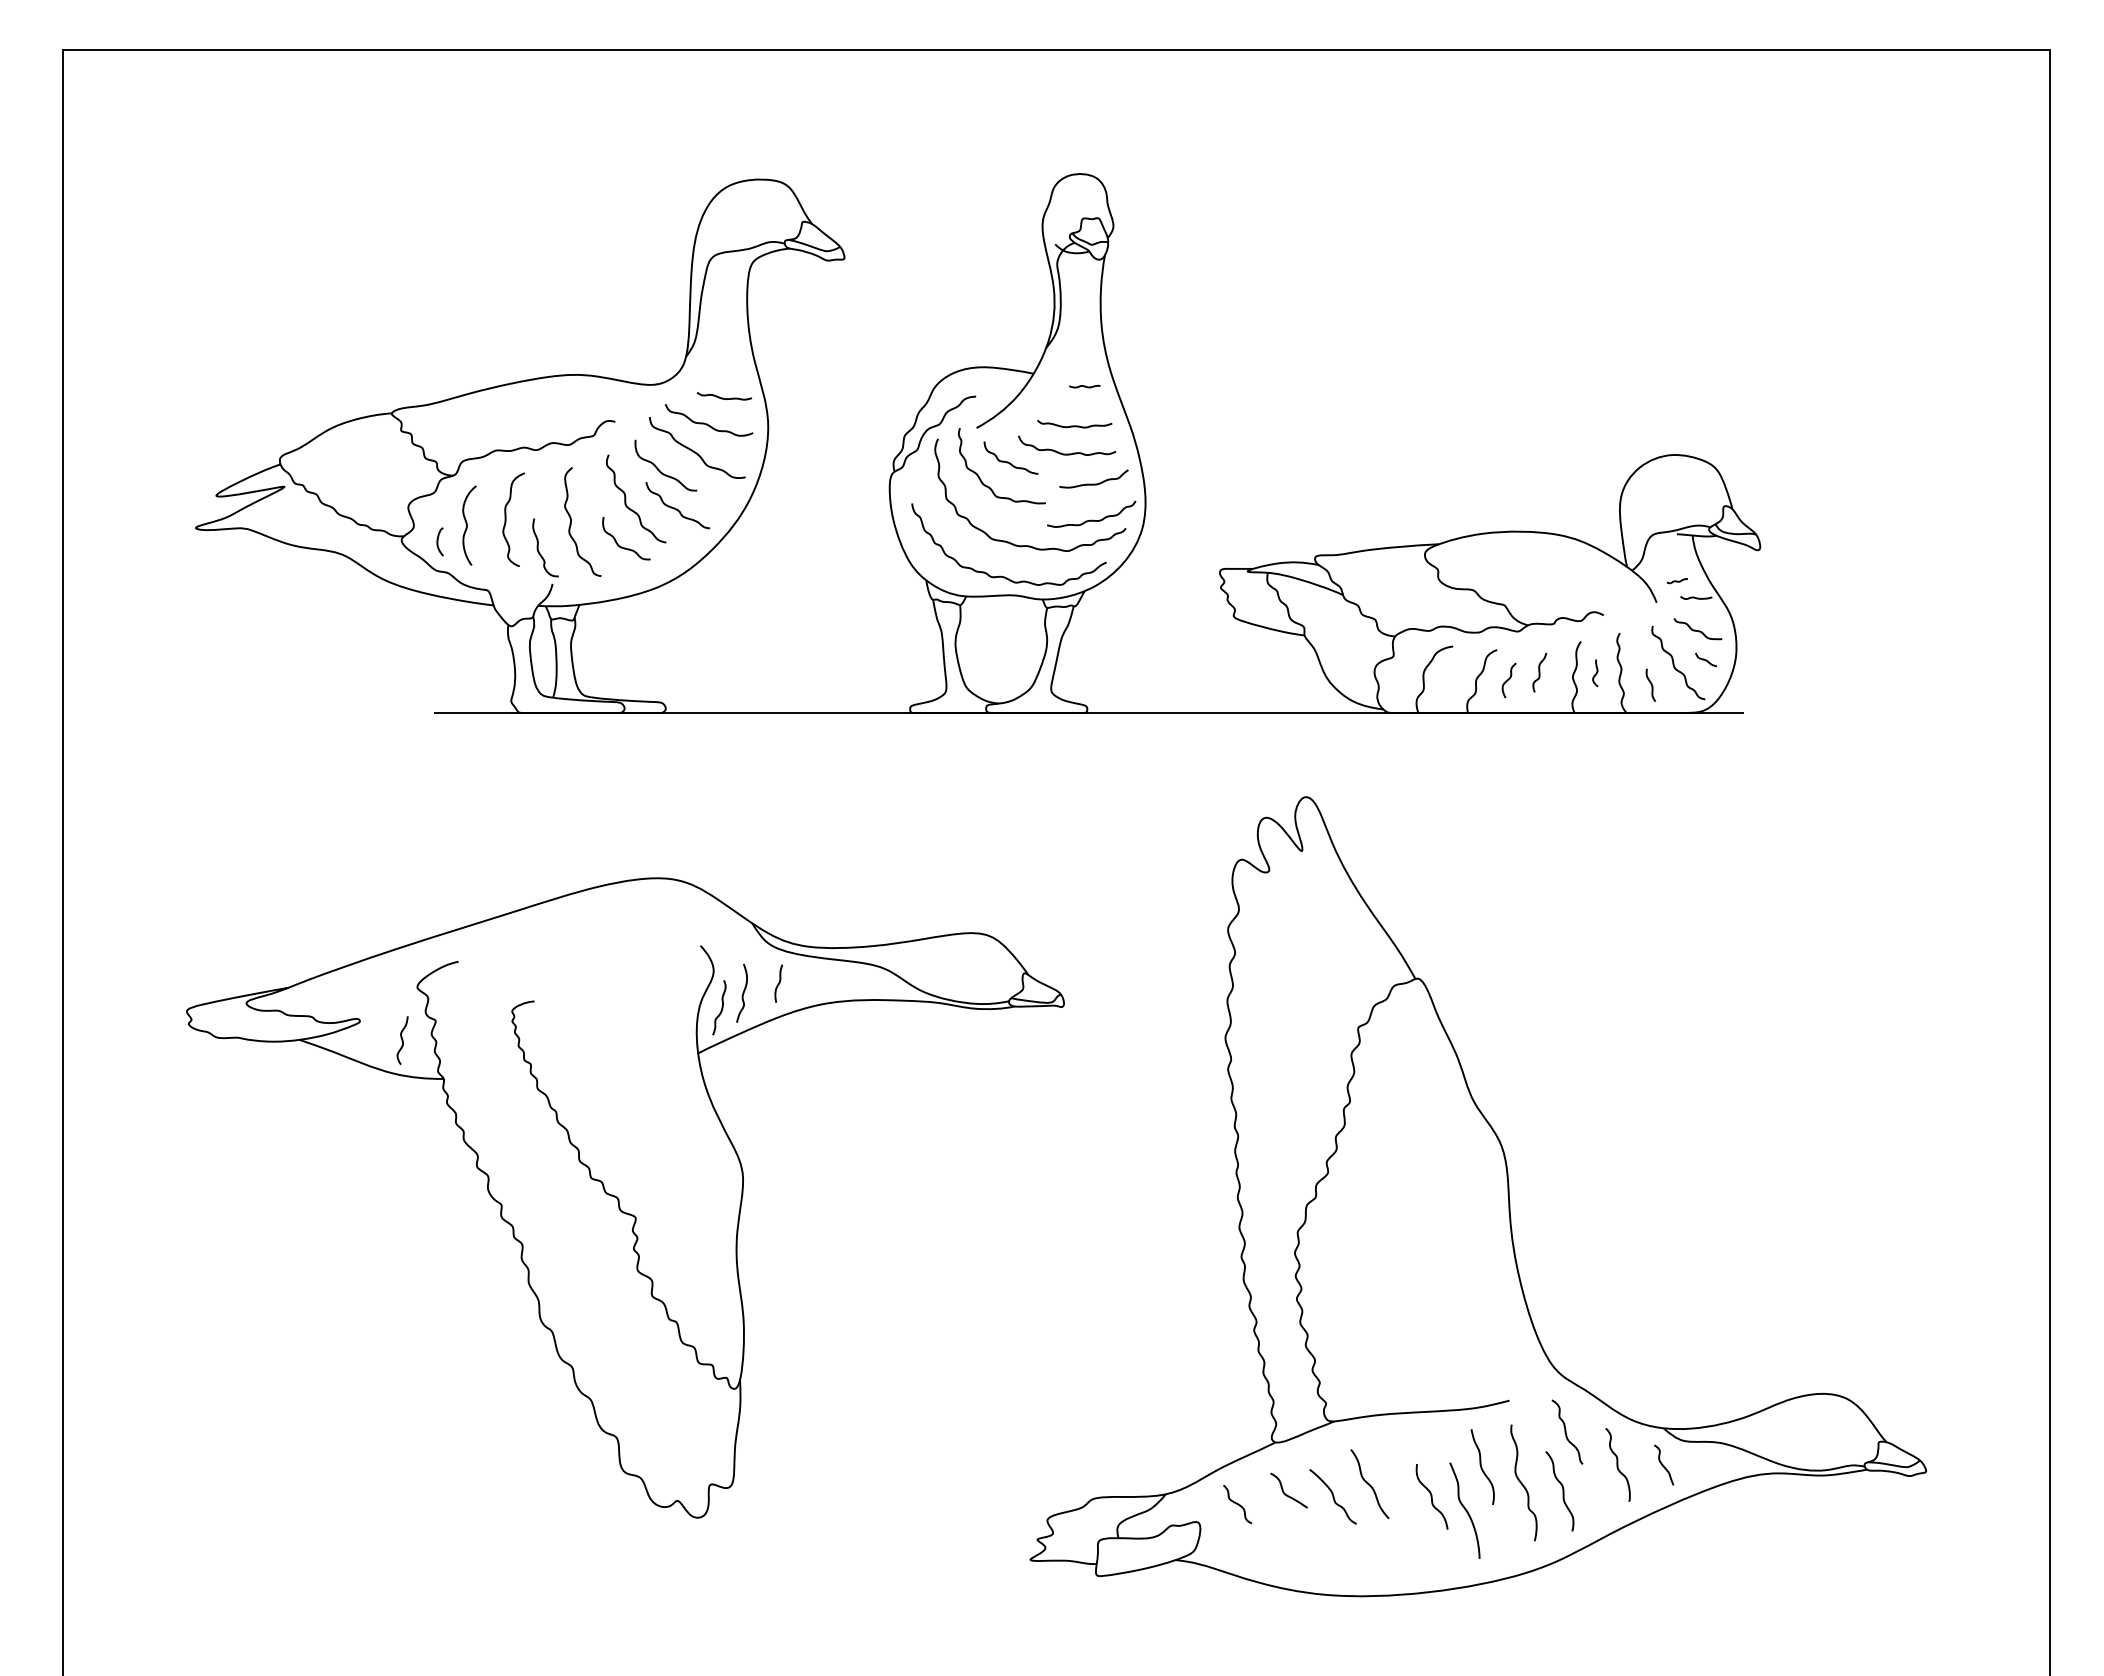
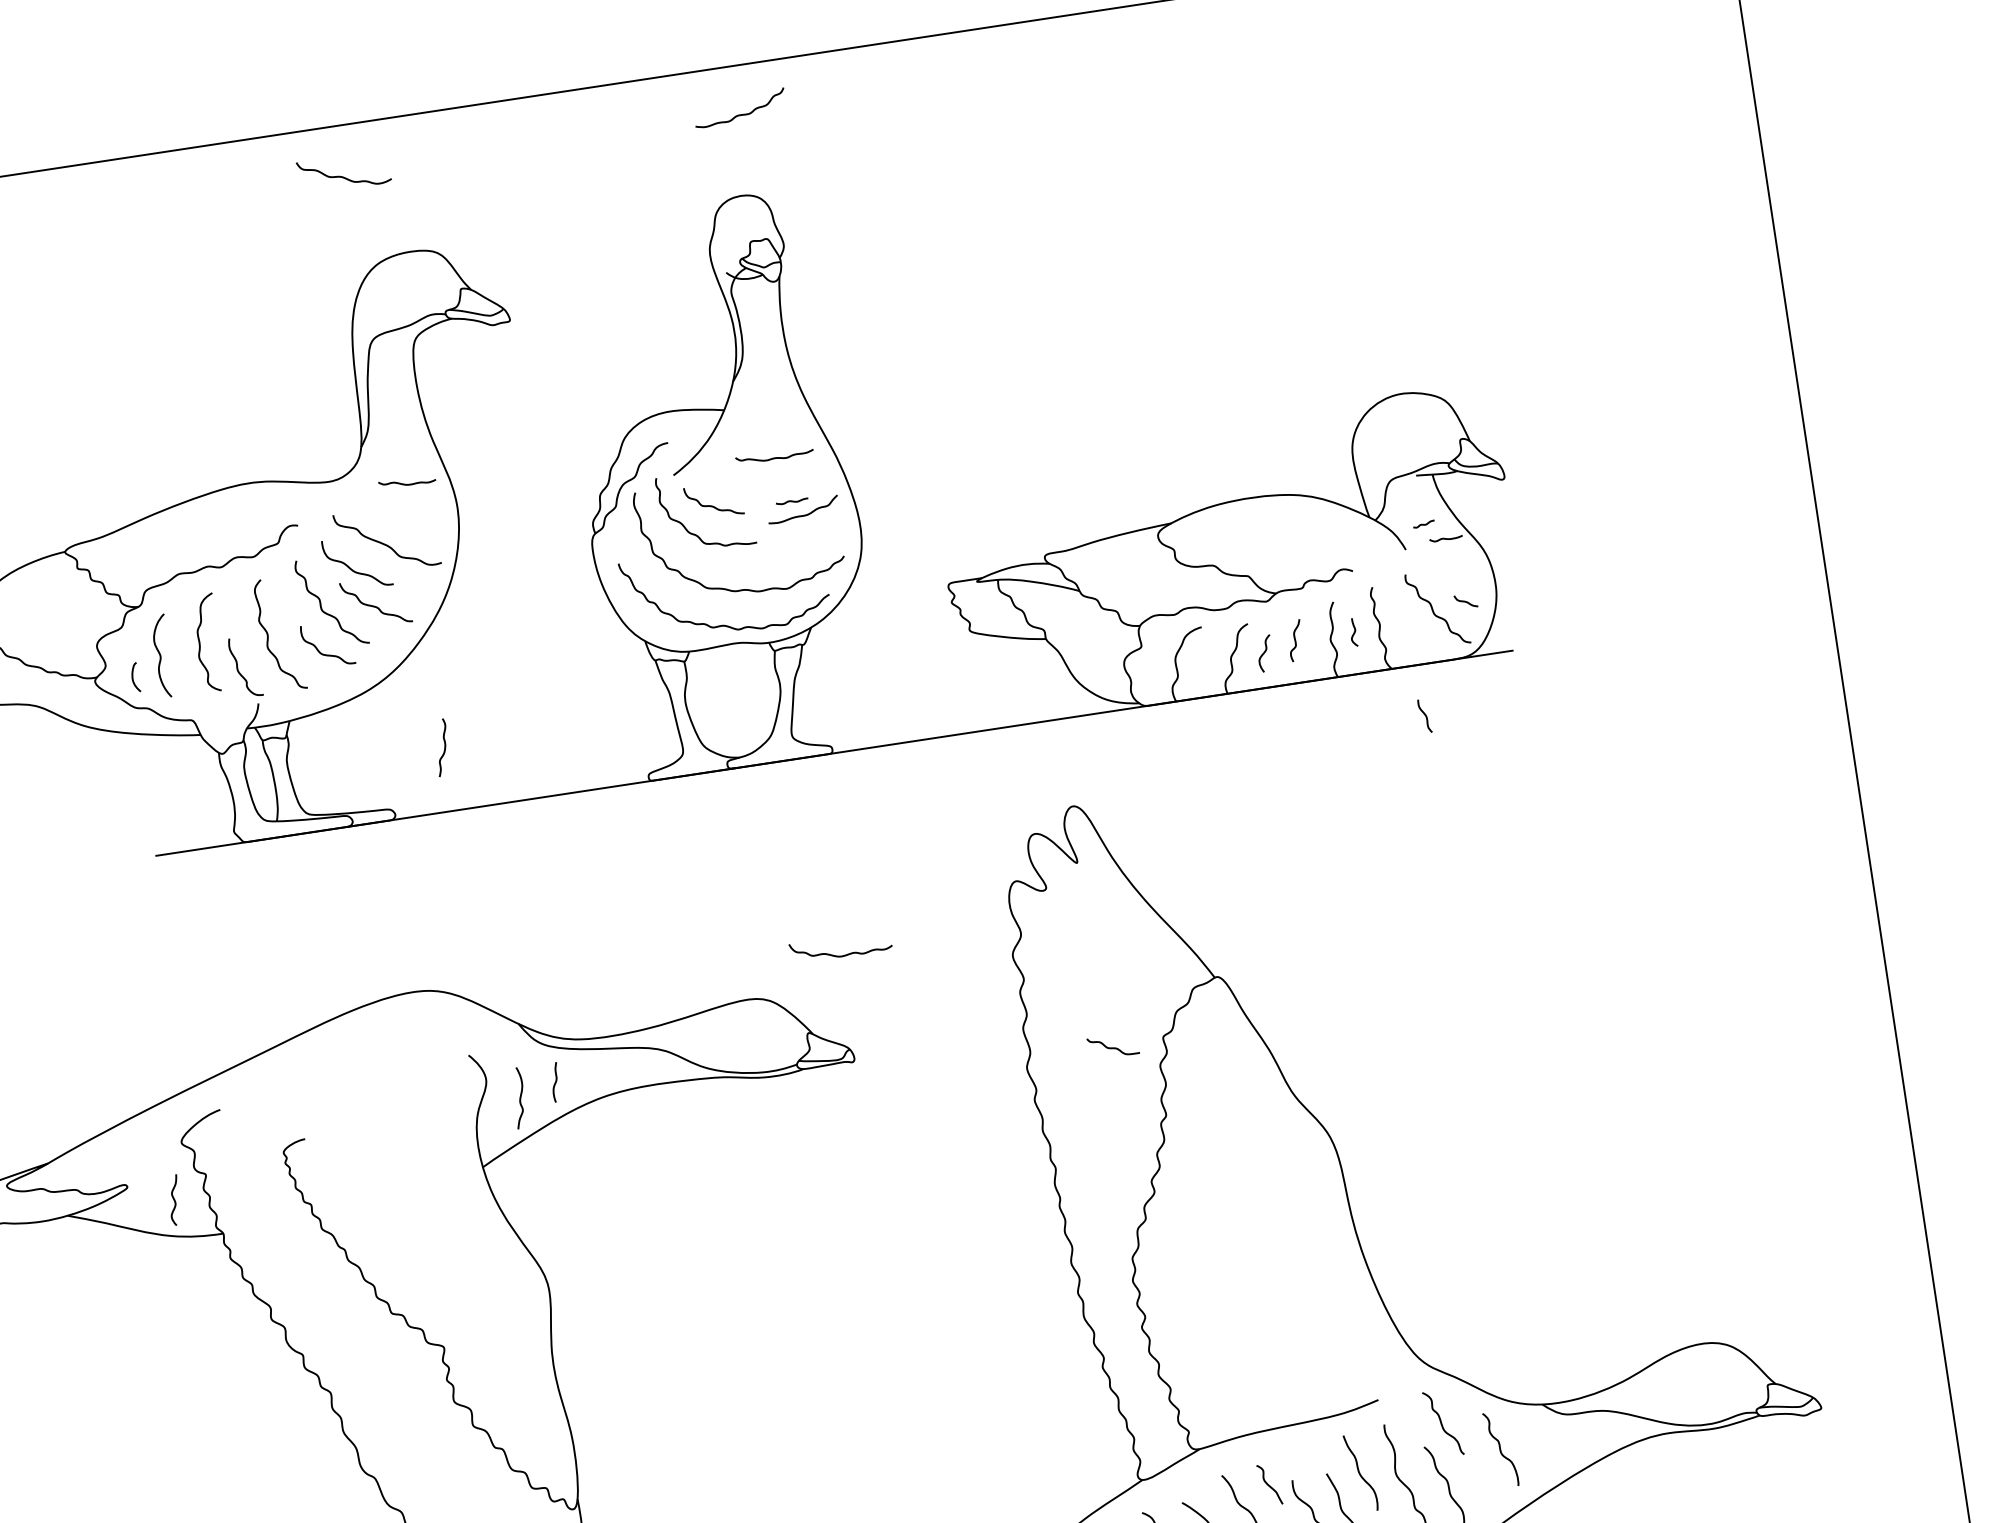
curve: (1084, 386) -> (791, 501), moved
curve: (707, 423) -> (342, 176), moved
curve: (1067, 453) -> (842, 955), moved
curve: (1091, 519) -> (740, 113), moved
curve: (1697, 630) -> (1113, 1047), moved
curve: (1650, 684) -> (1424, 715), moved
curve: (721, 1007) -> (444, 747), moved
curve: (1663, 1464) -> (1269, 1484), moved

